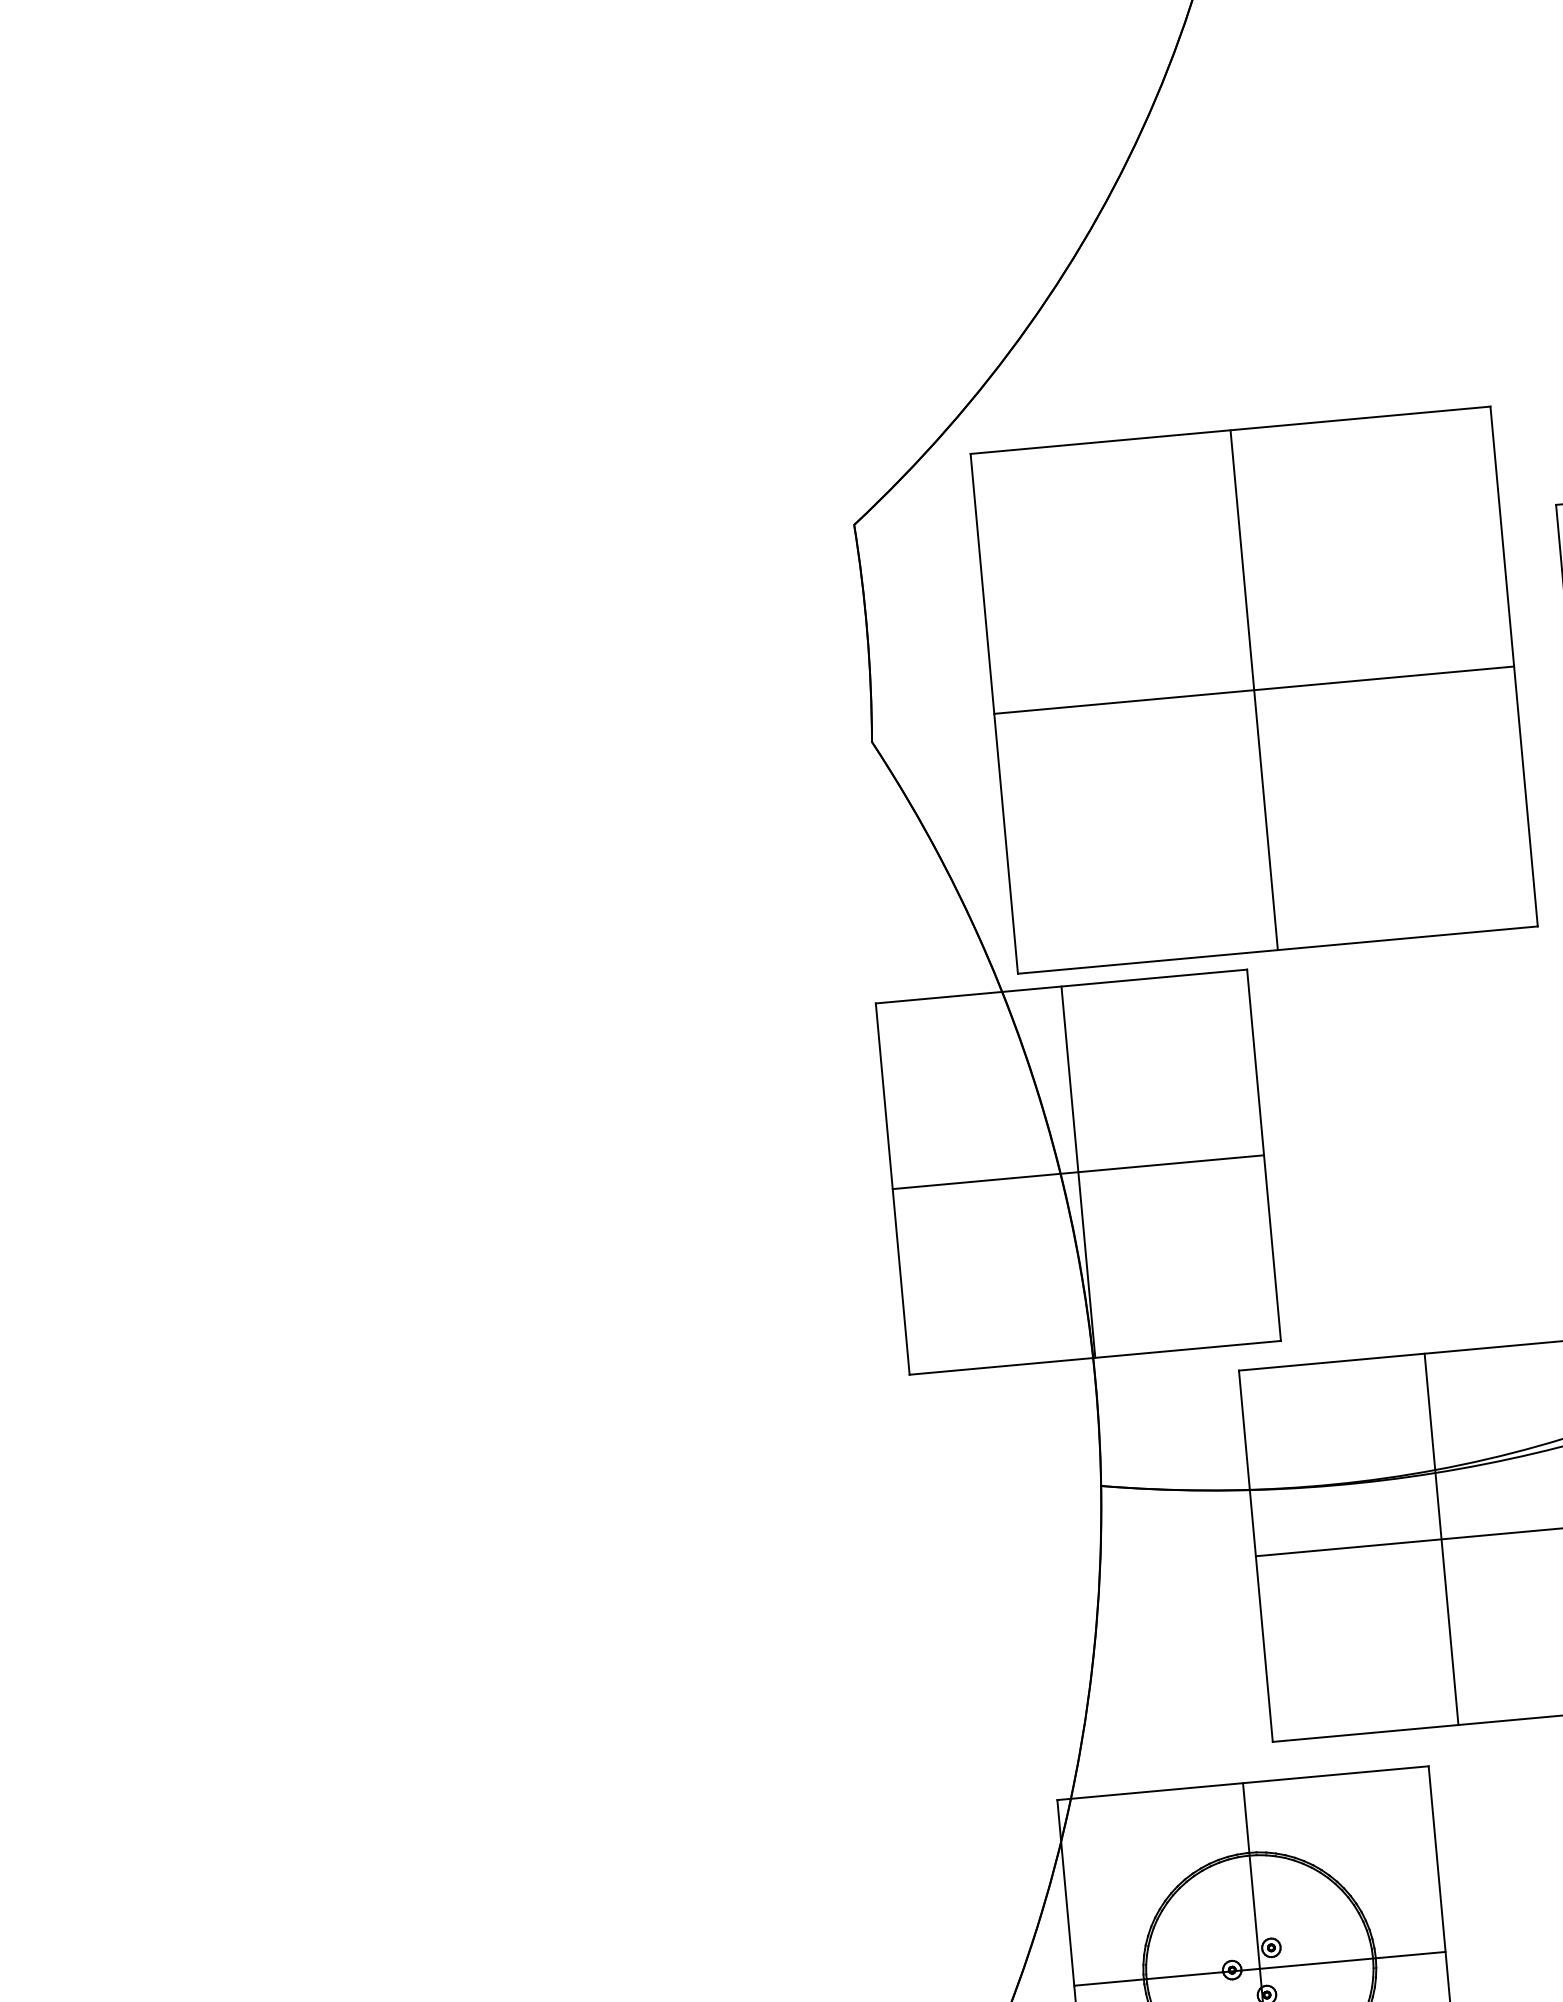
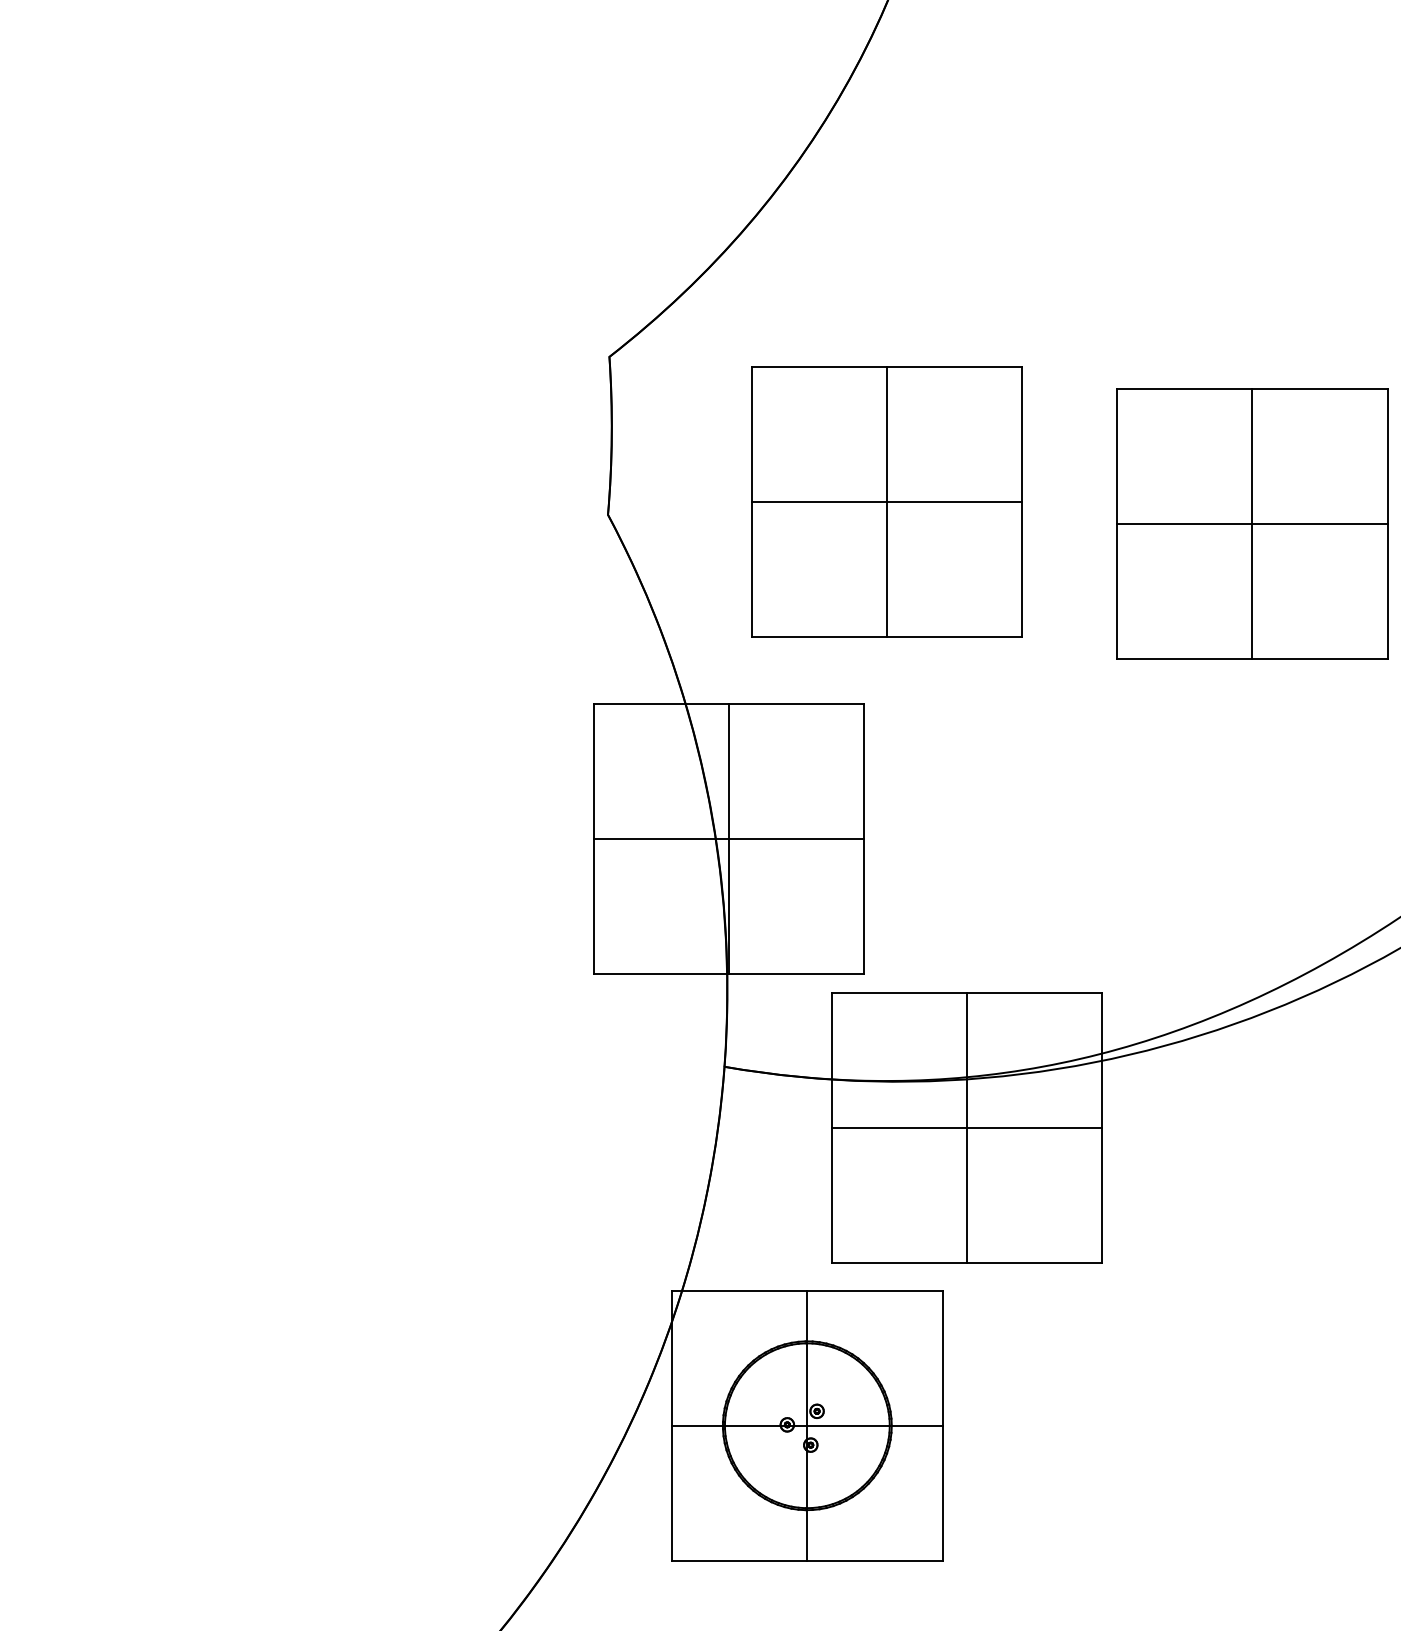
part: (1253, 688) -> (886, 501), size x0.71

